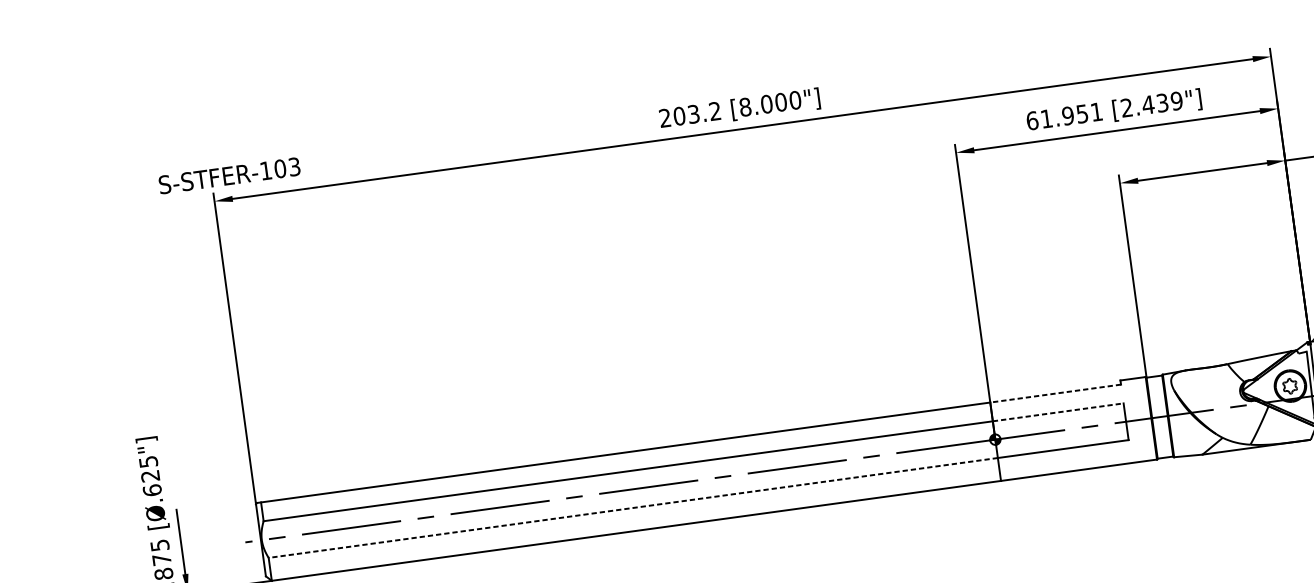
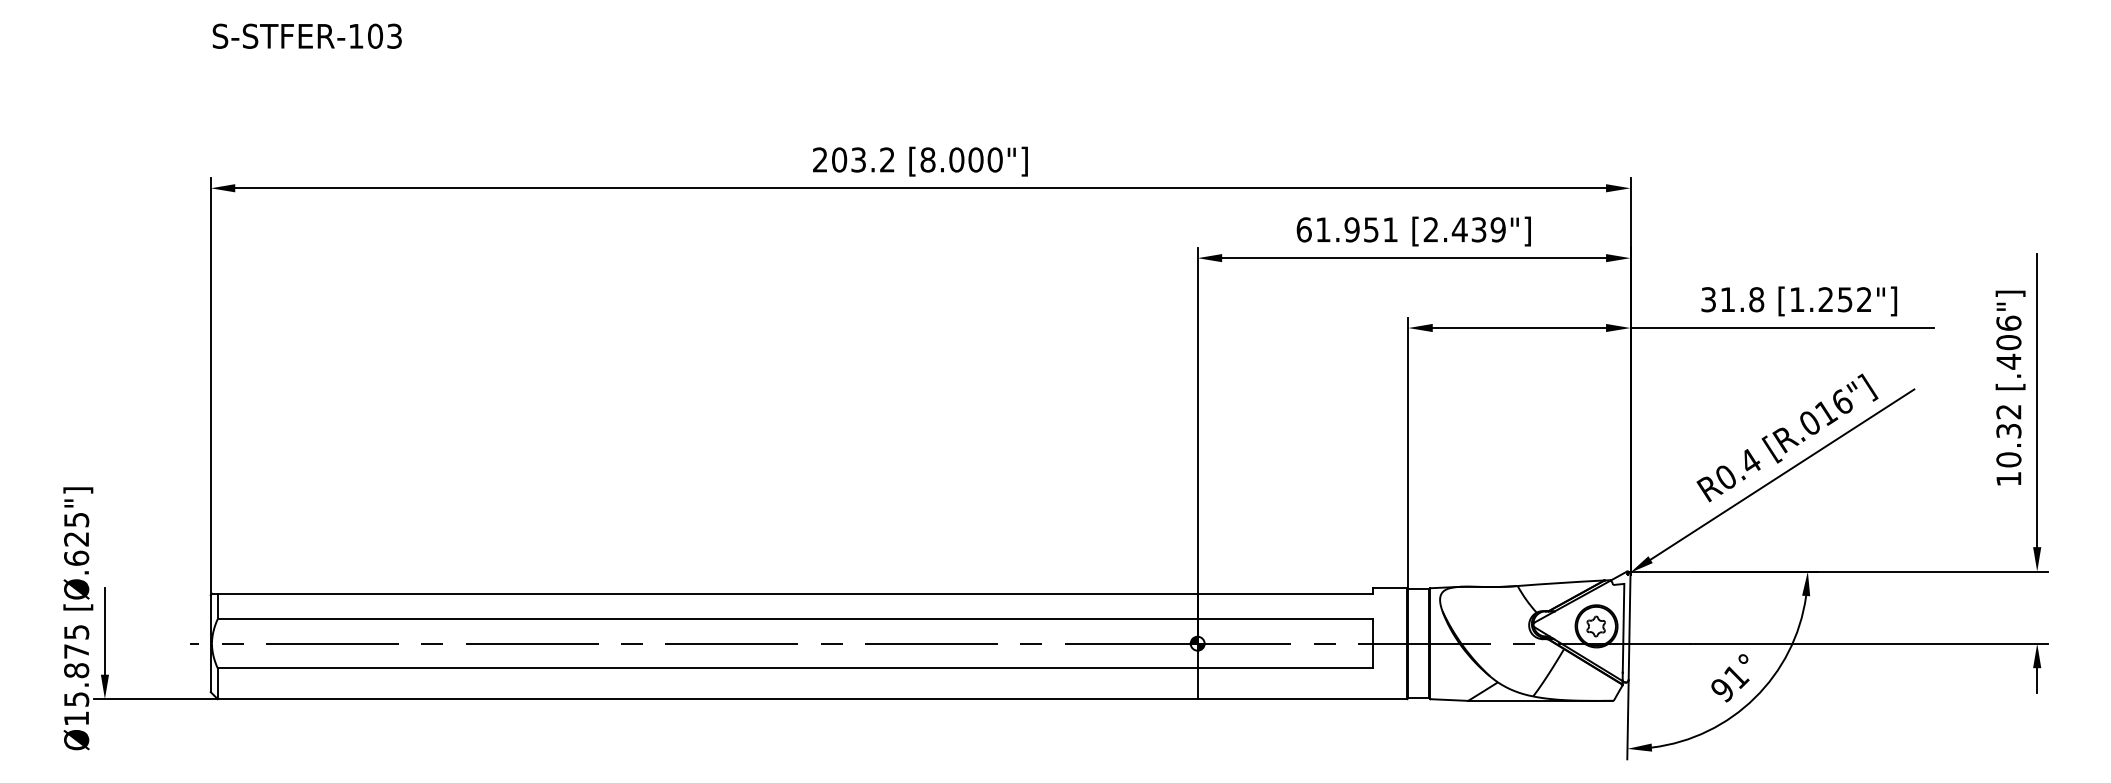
text: (228, 175) -> (306, 35), moved
line: (1055, 393) -> (1285, 593), dashed -> solid
line: (1058, 412) -> (1285, 619), dashed -> solid
line: (633, 508) -> (707, 668), dashed -> solid

